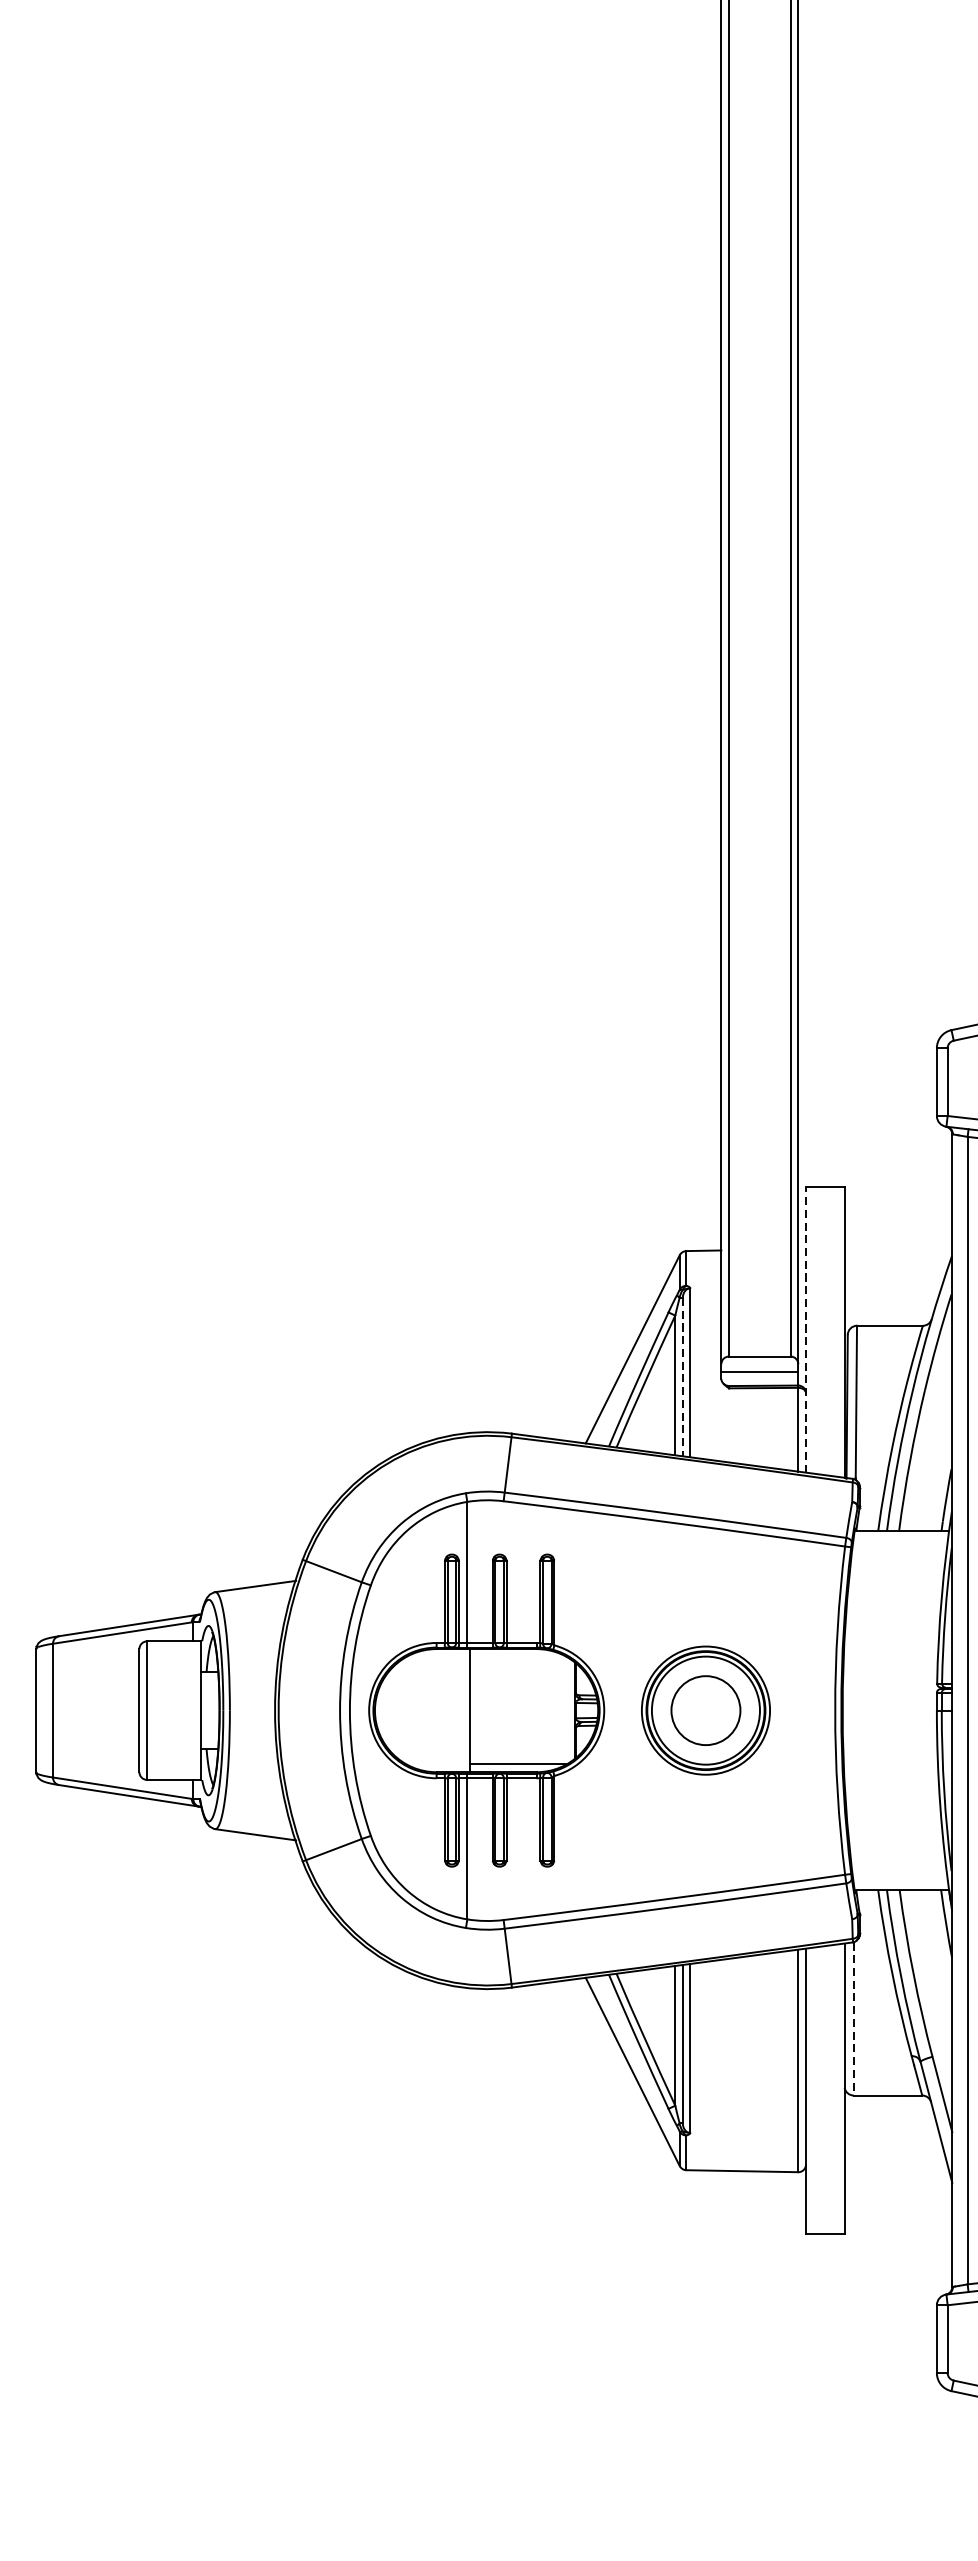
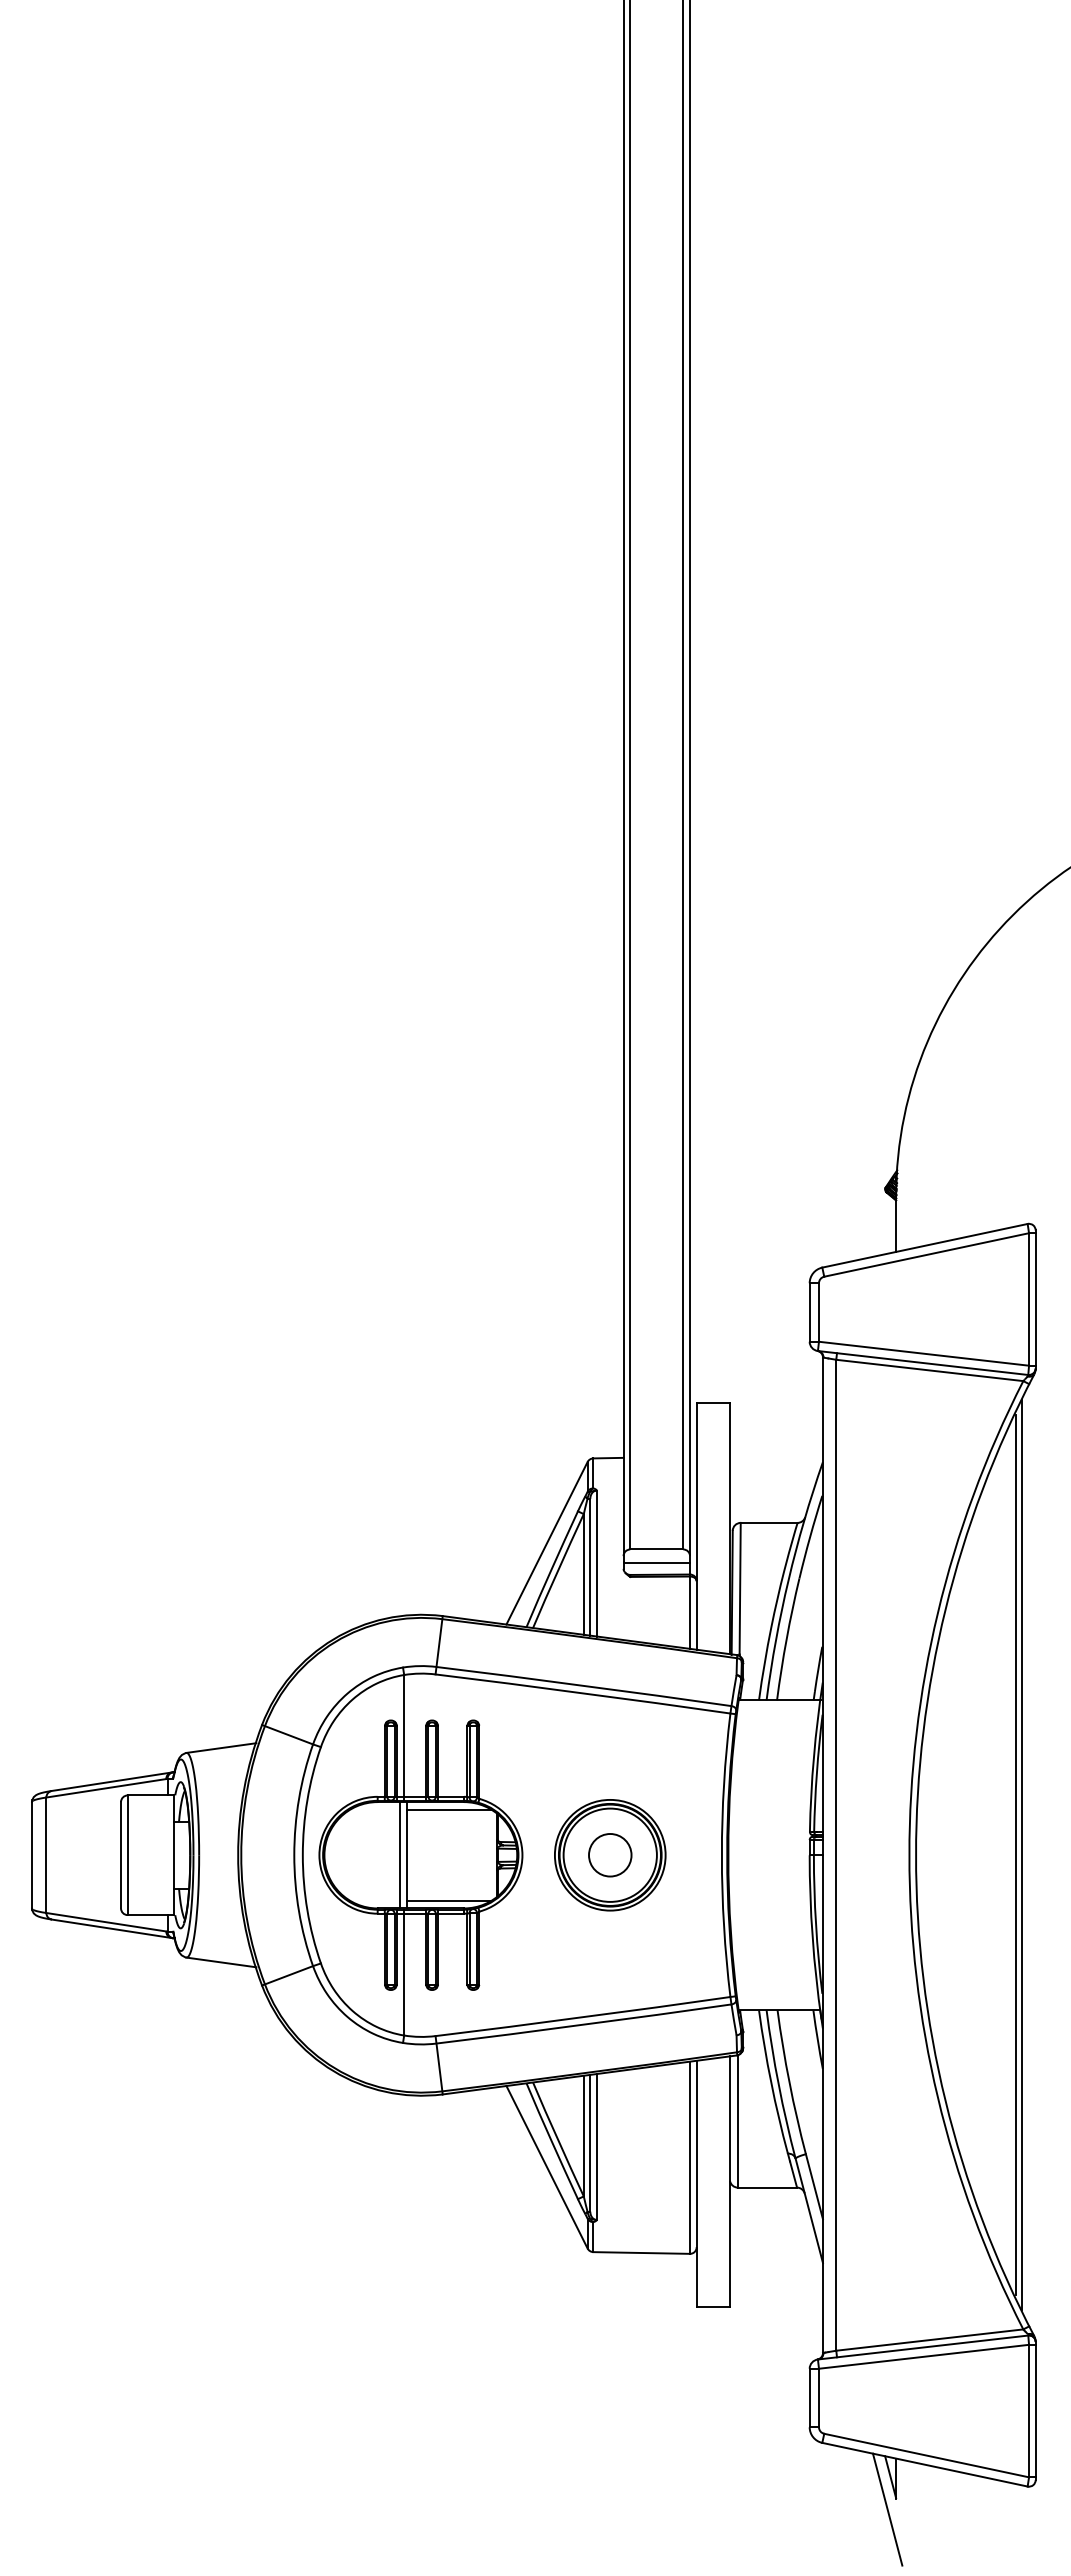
line: (805, 1329) -> (696, 1526), dashed -> solid
line: (683, 1377) -> (590, 1567), dashed -> solid
line: (518, 1657) -> (448, 1809), added
circle: (706, 1709) -> (610, 1854), size x0.71
line: (463, 1710) -> (400, 1855), added
line: (853, 2020) -> (737, 2122), dashed -> solid

